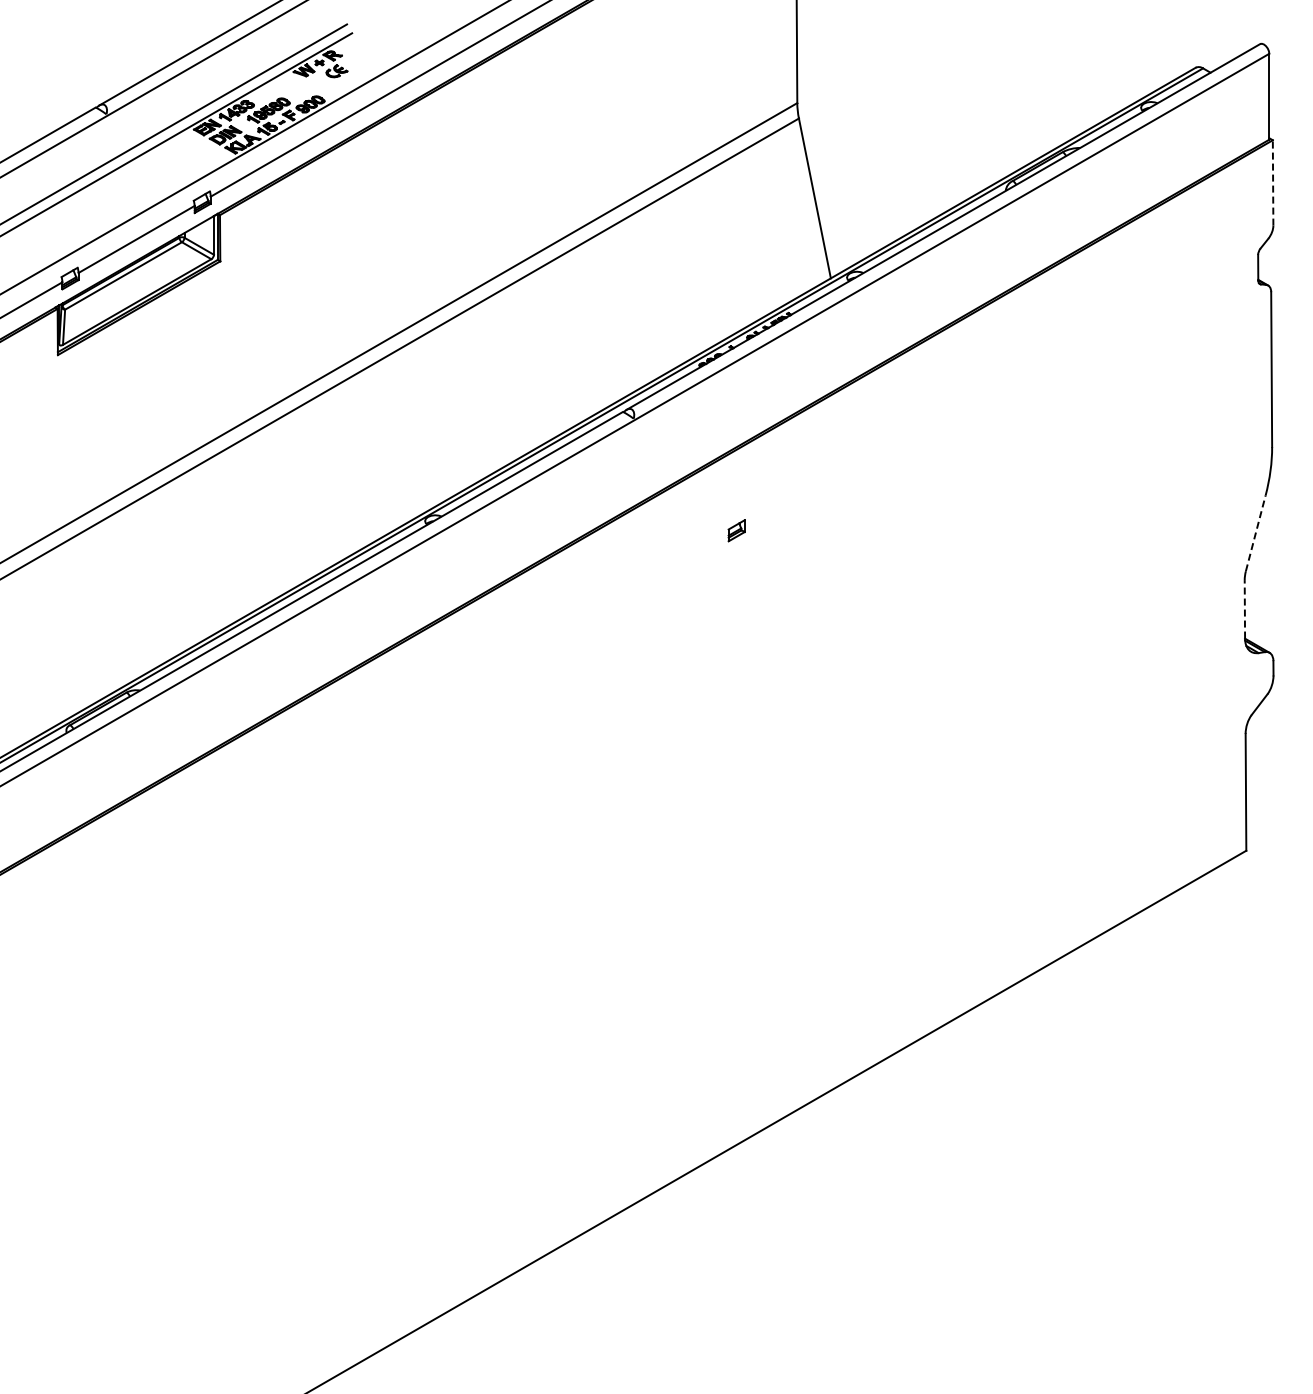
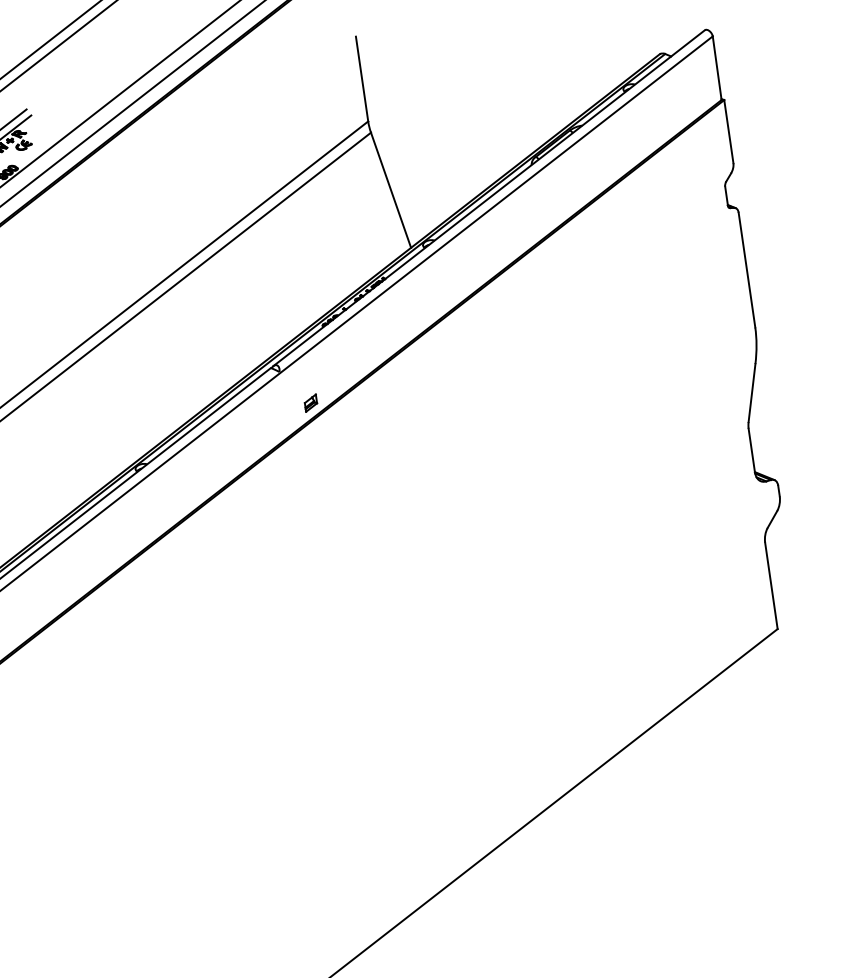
line: (1273, 182) -> (729, 131), dashed -> solid
part: (736, 530) -> (310, 403), moved
line: (1255, 532) -> (751, 392), dashed -> solid
line: (1244, 608) -> (751, 449), dashed -> solid

